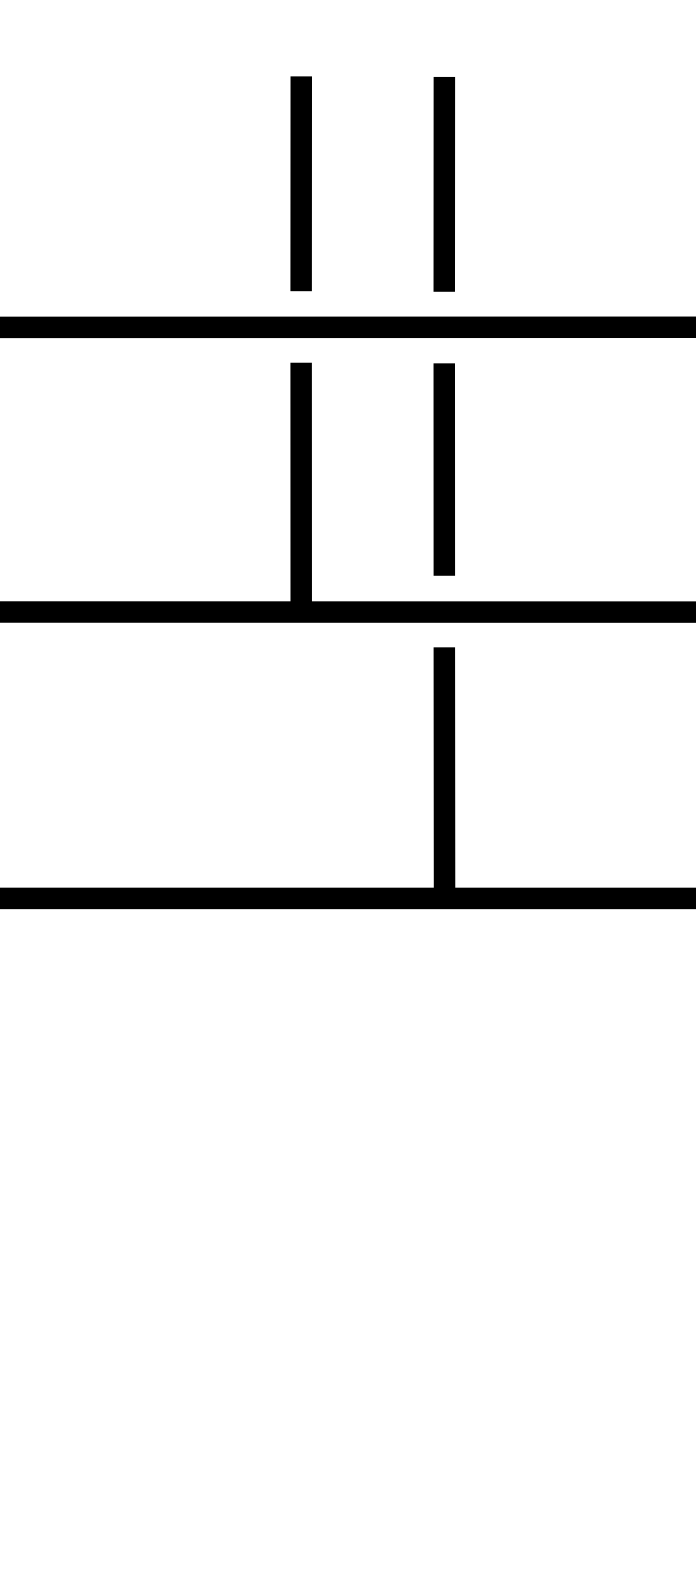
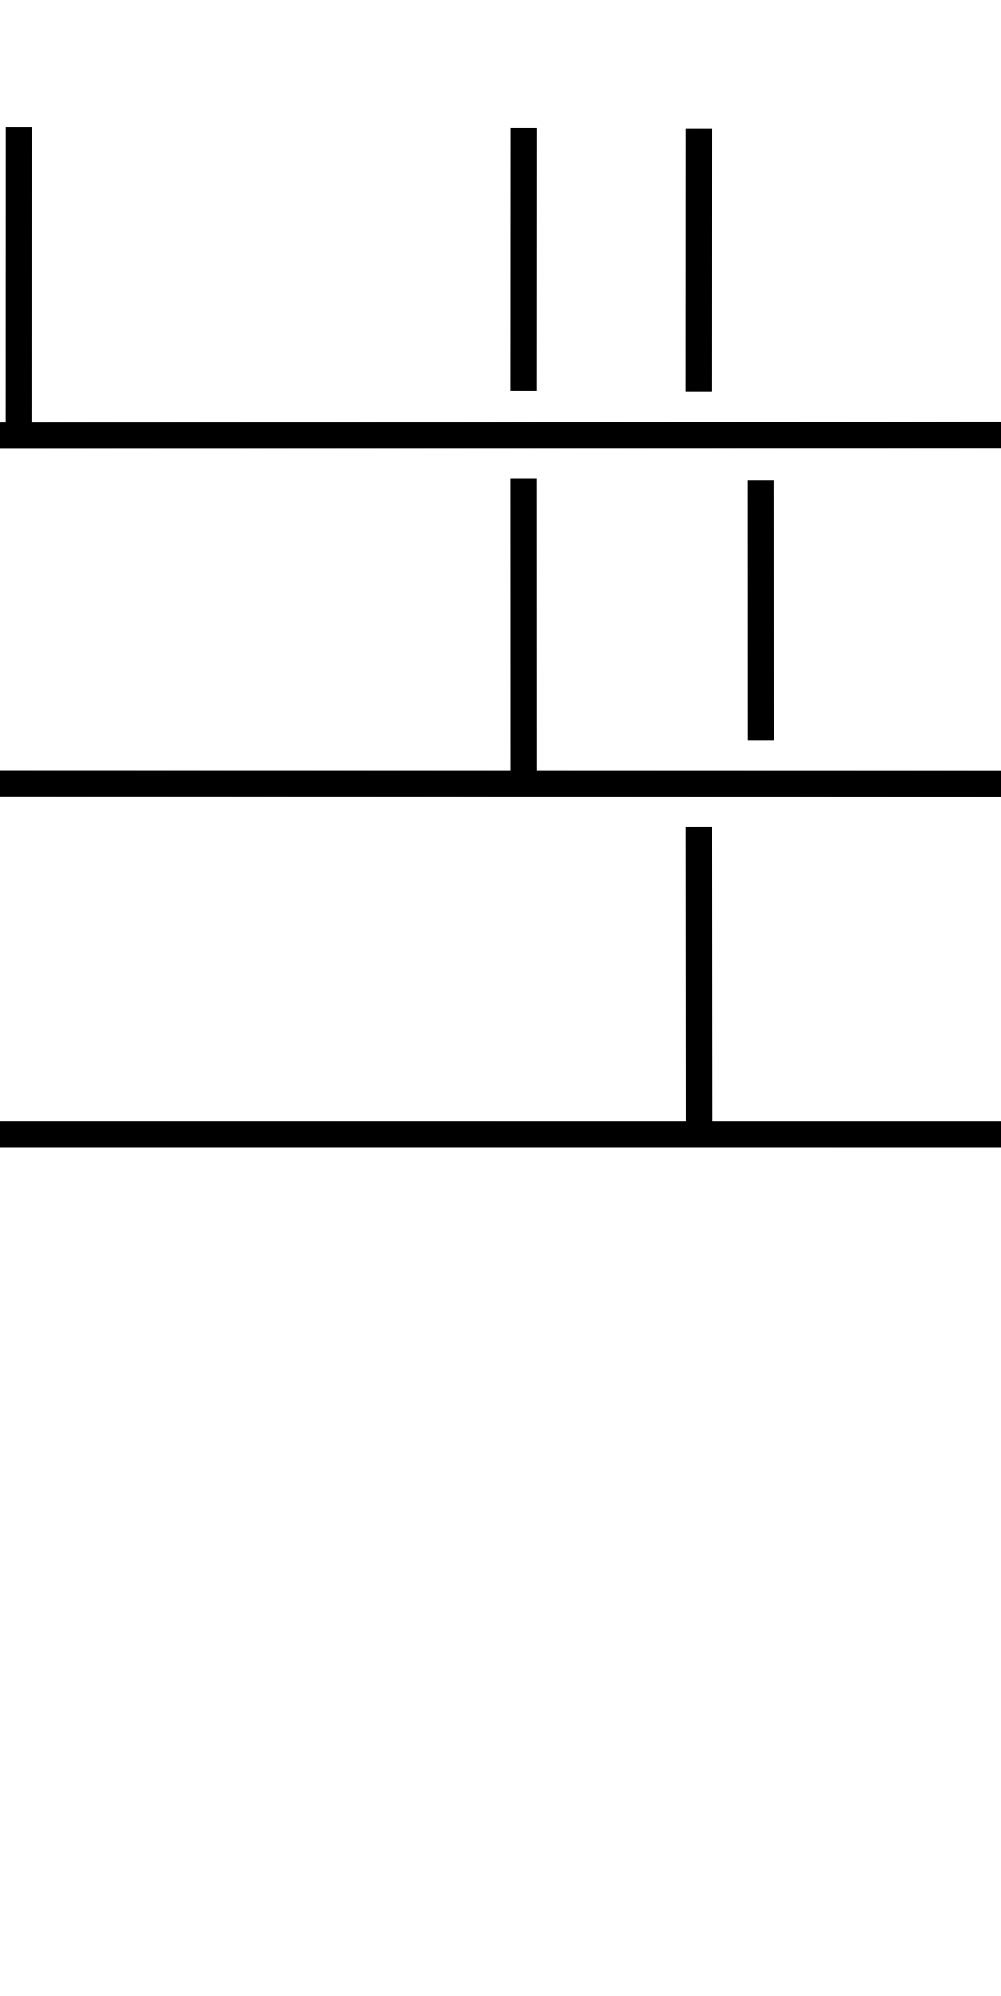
line: (444, 469) -> (760, 610), moved

